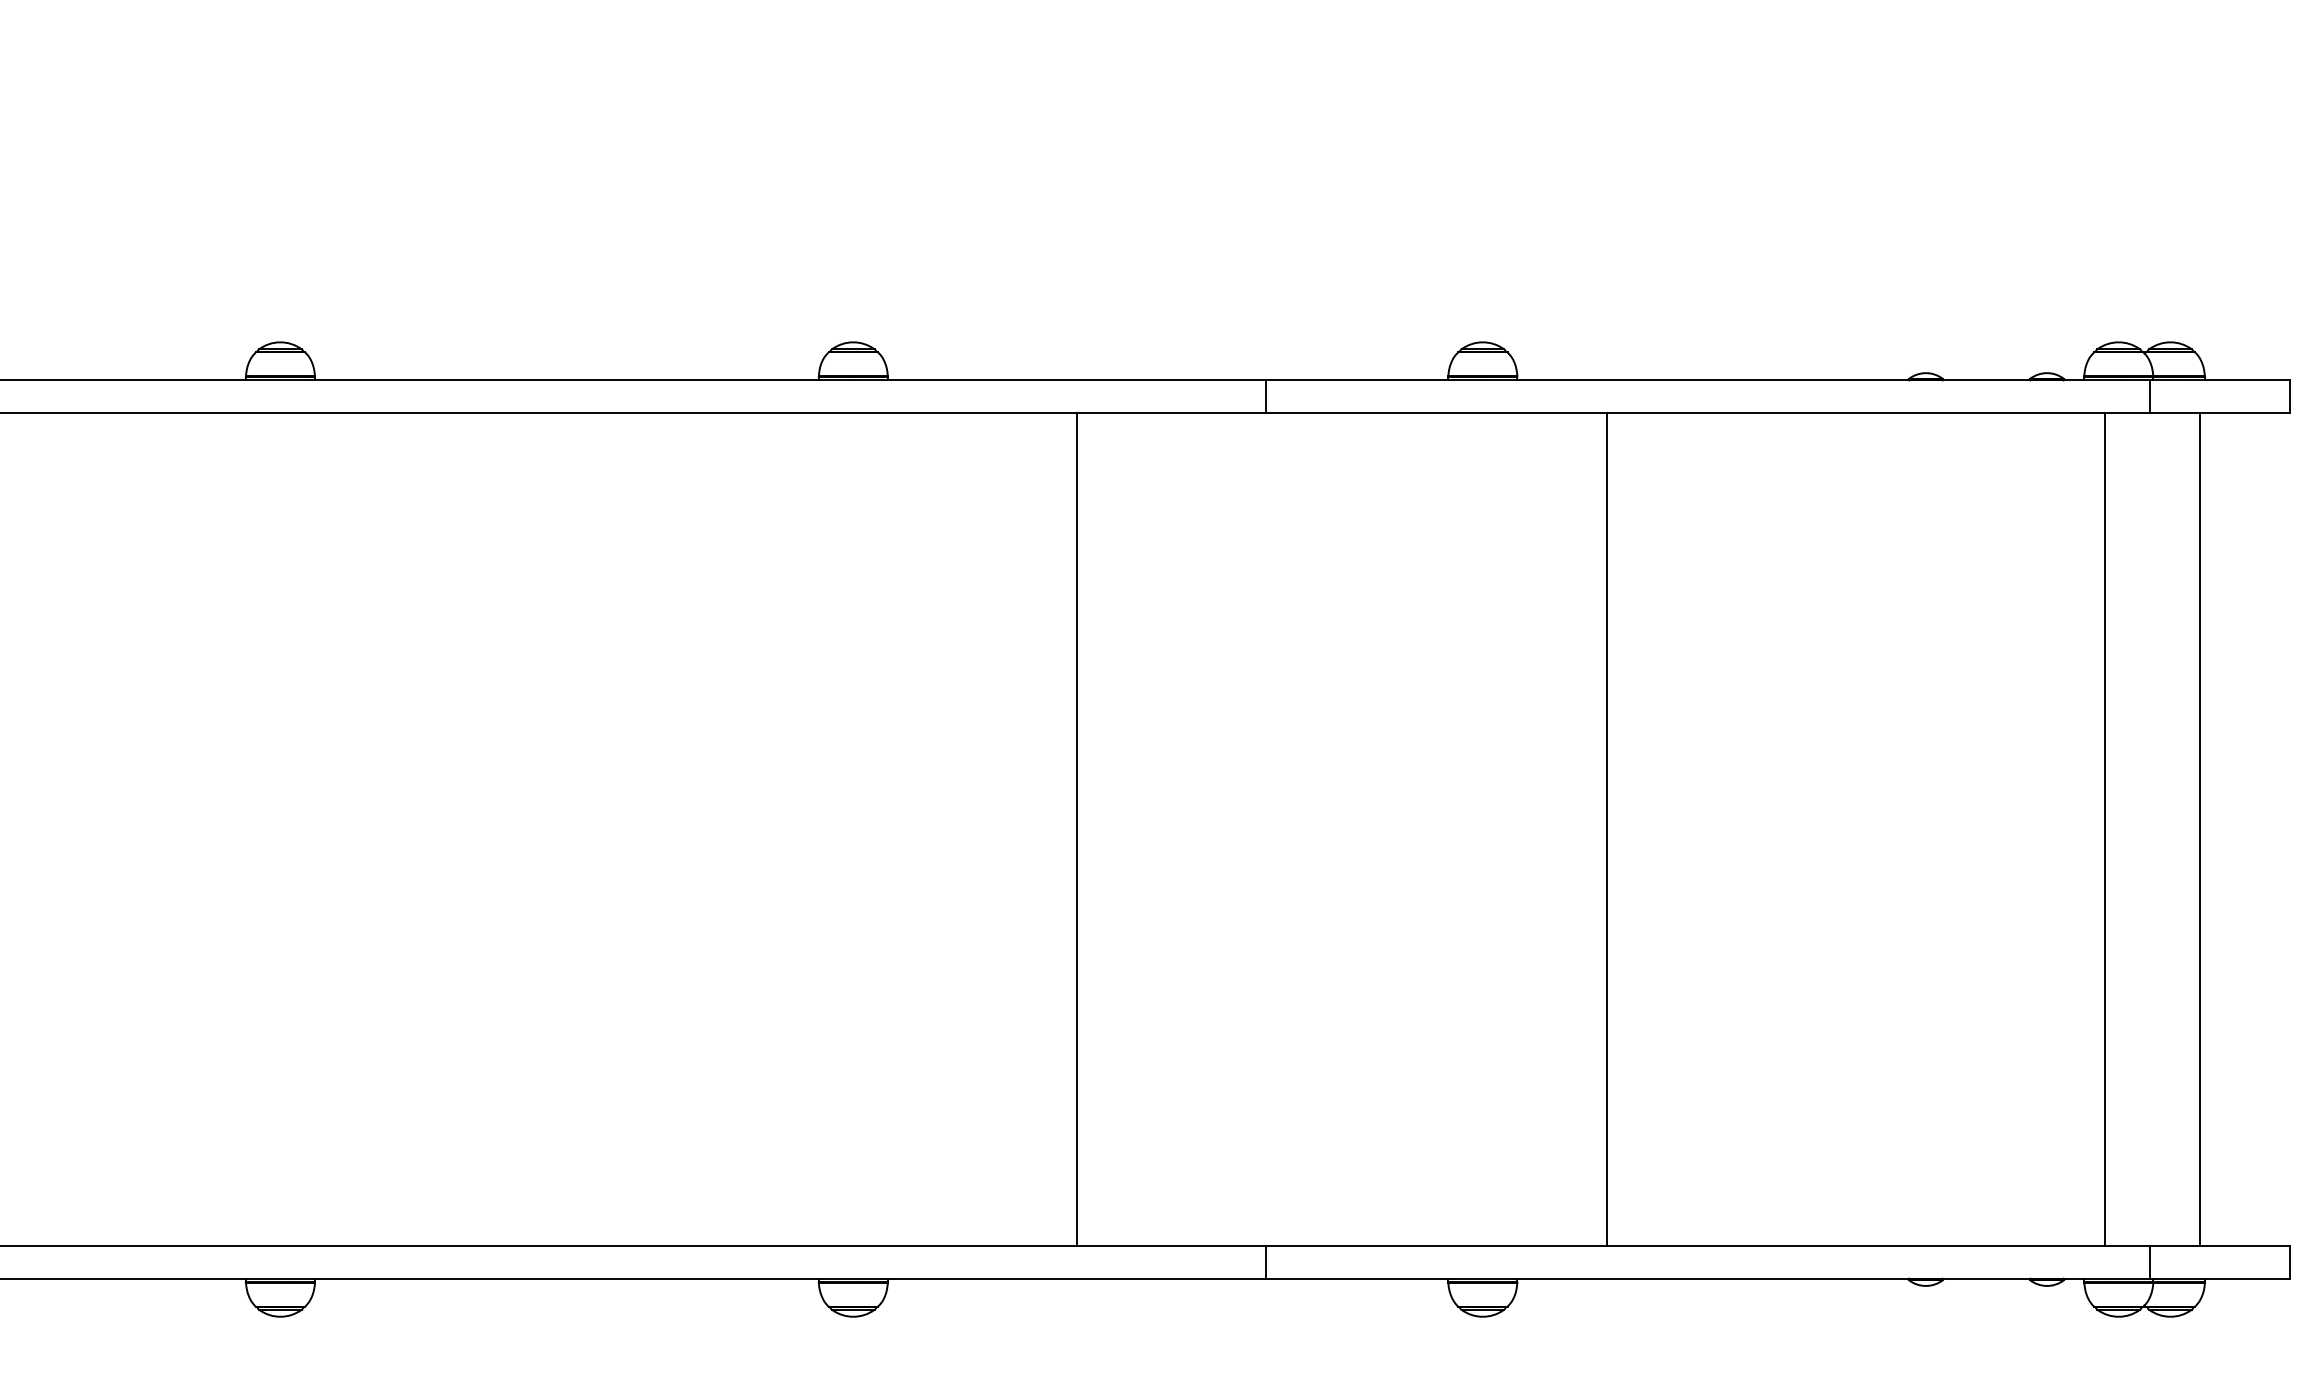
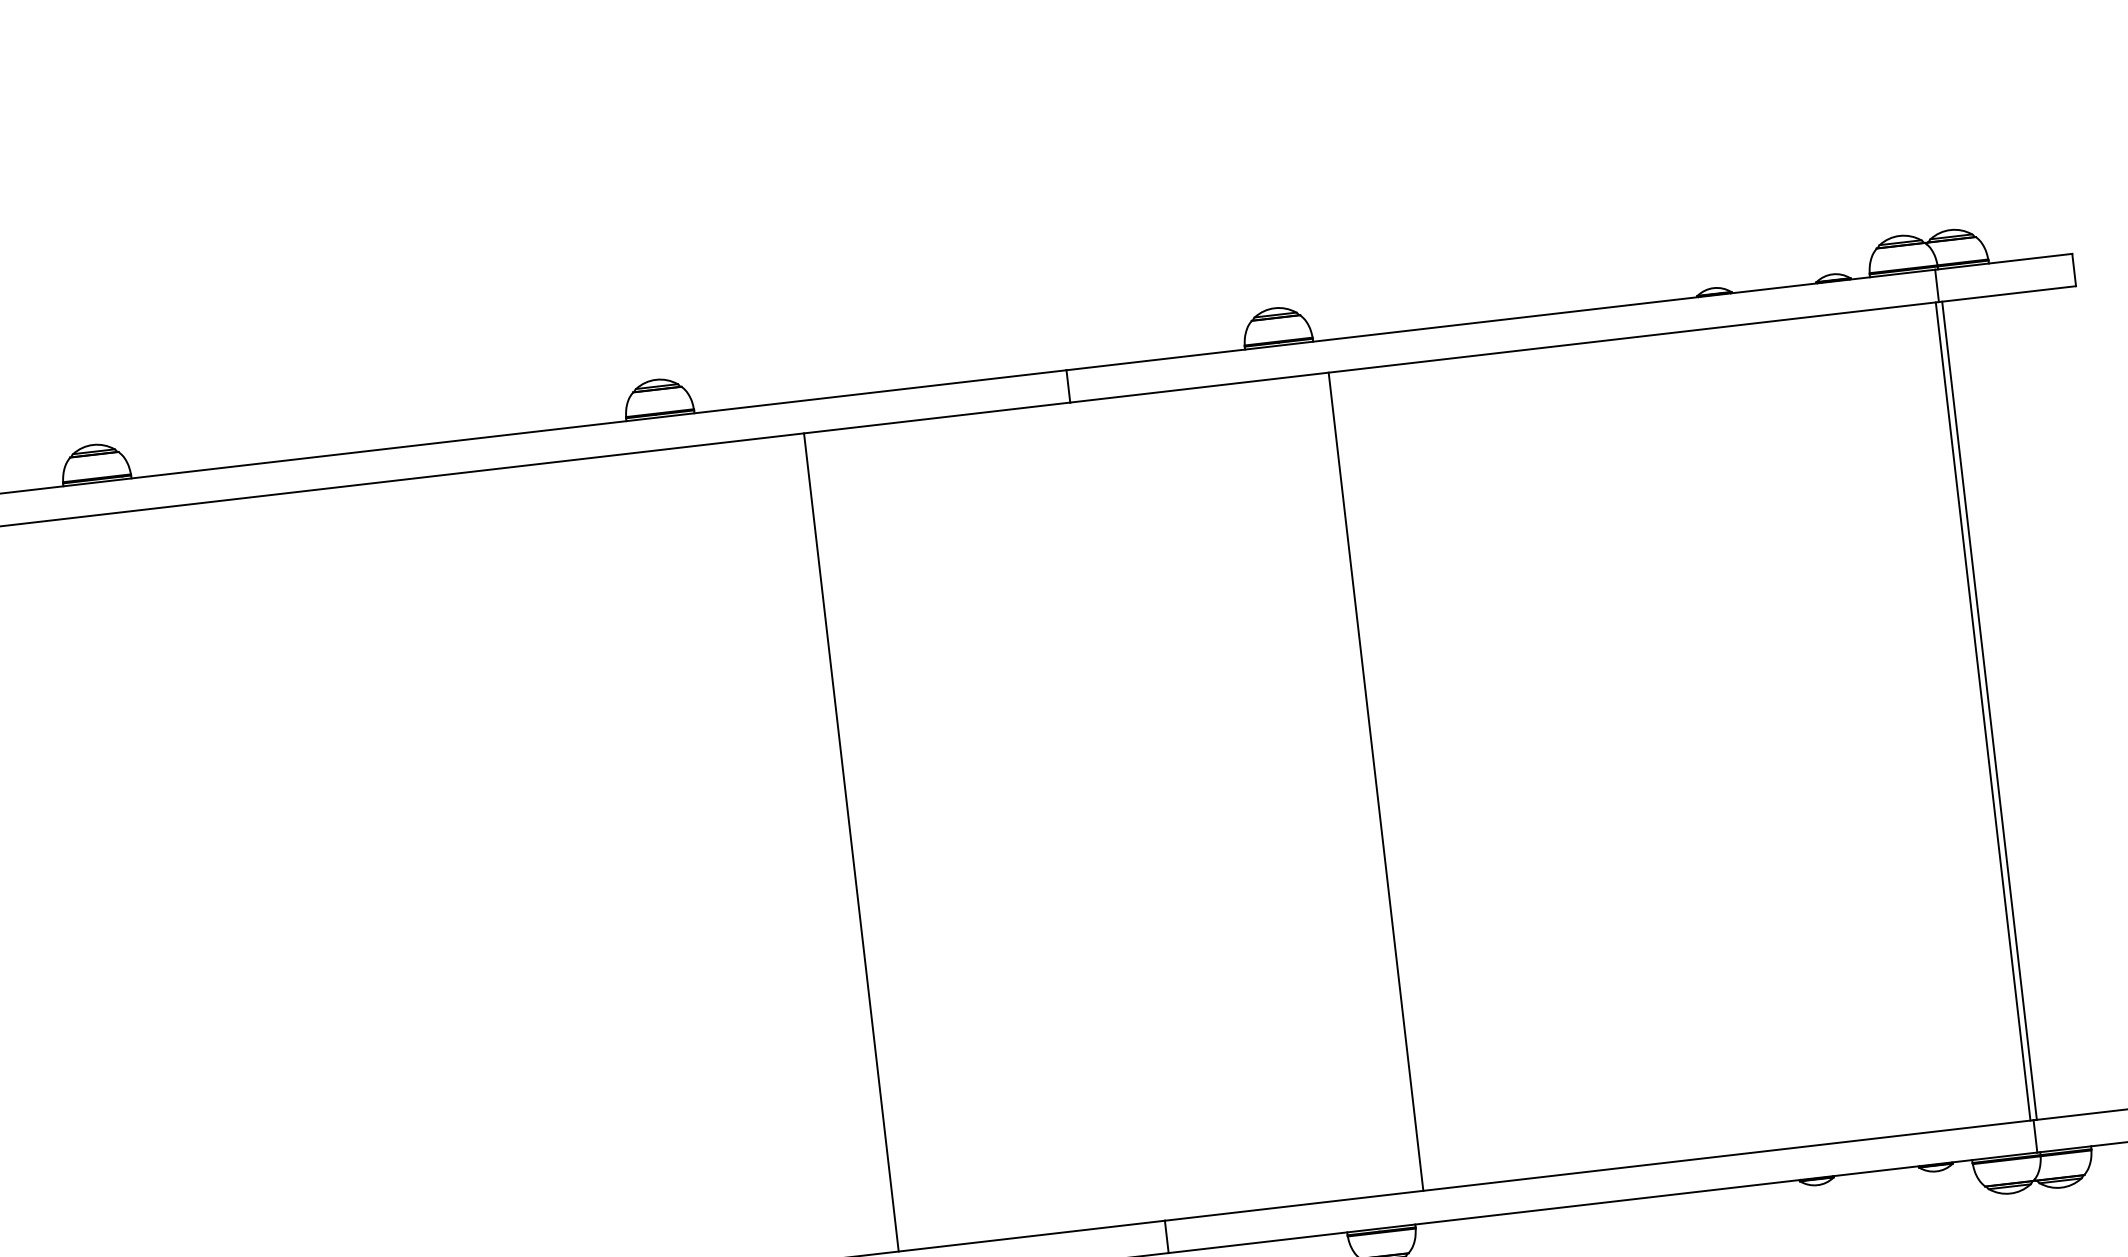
line: (1076, 829) -> (851, 842), moved
line: (1607, 829) -> (1376, 781), moved
line: (2105, 829) -> (1983, 711), moved
line: (2199, 829) -> (1989, 710), moved

